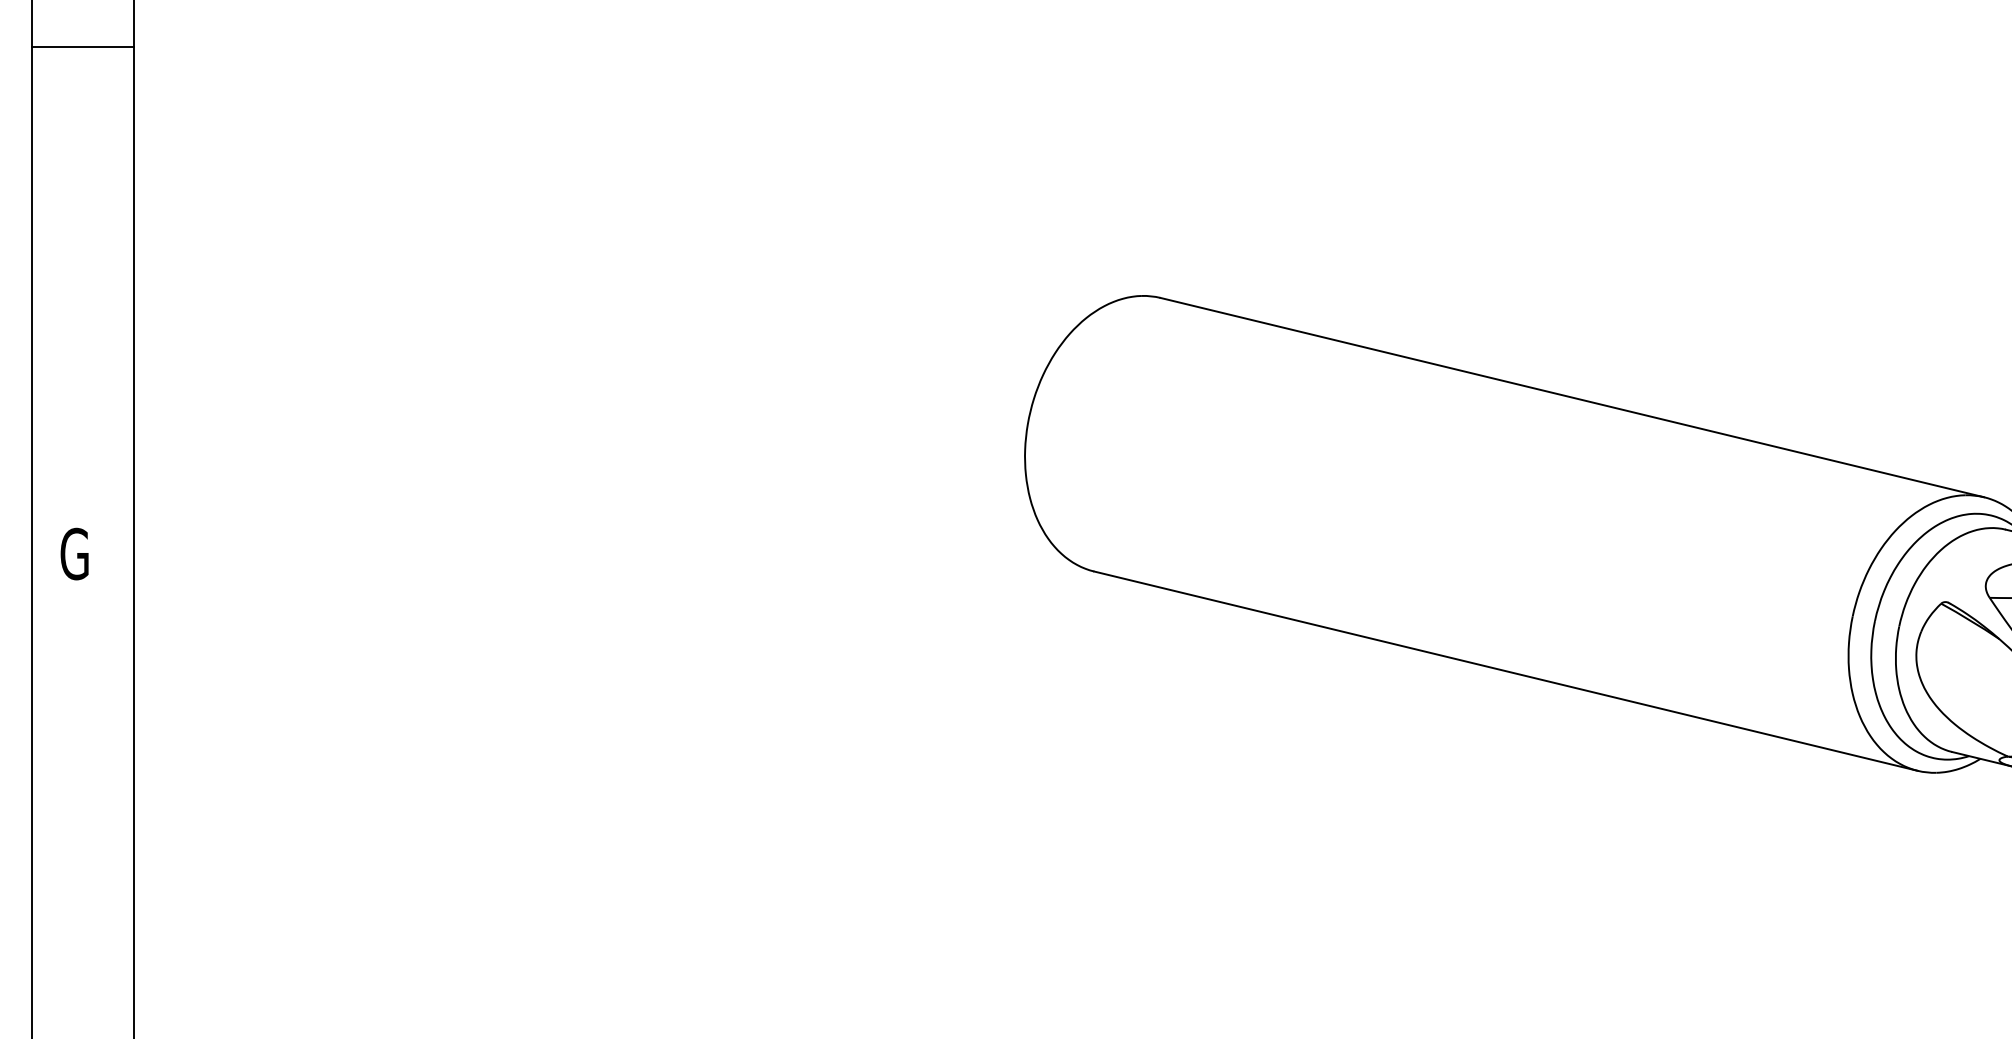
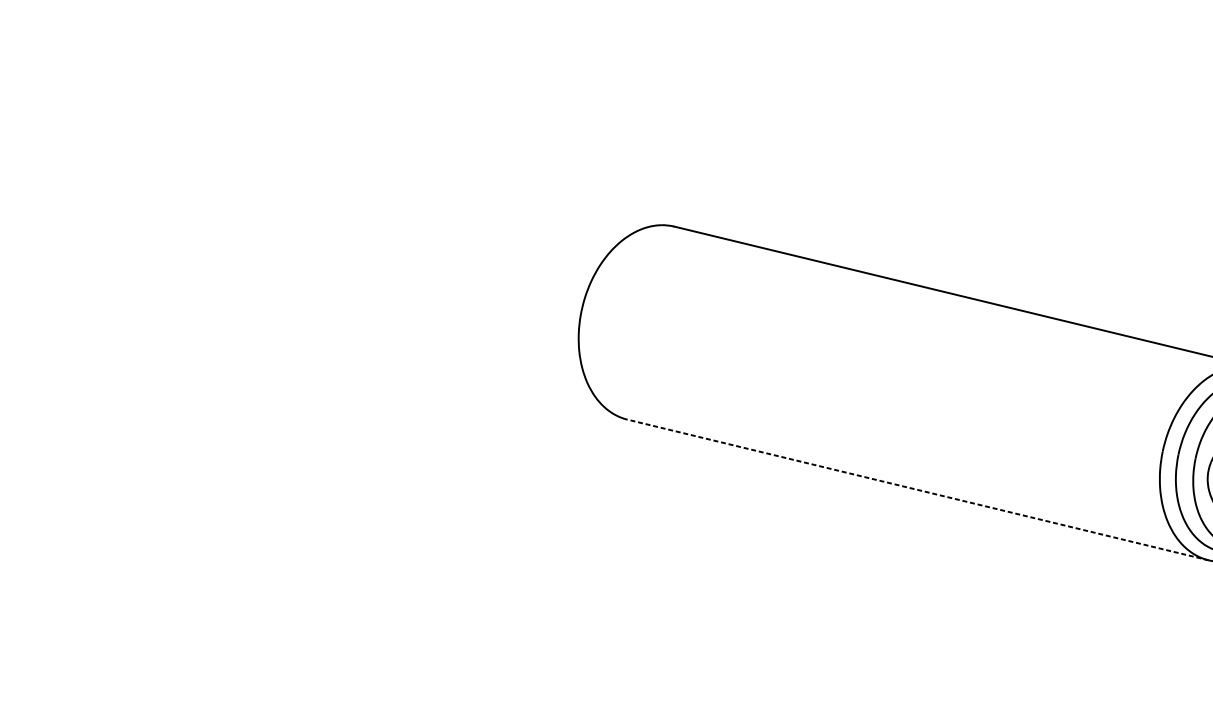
line: (1506, 671) -> (918, 490), solid -> dashed

